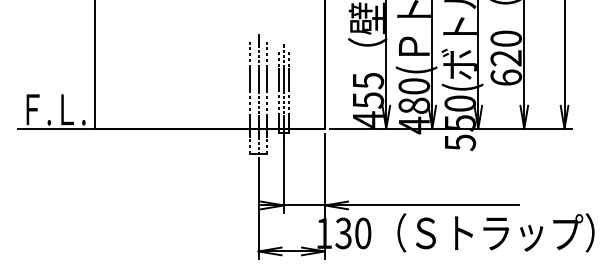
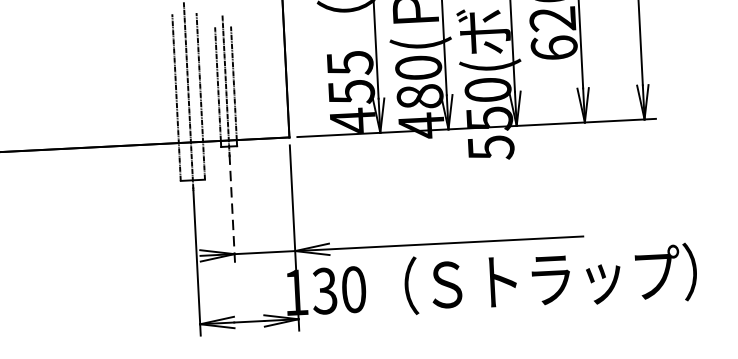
line: (284, 176) -> (232, 211), solid -> dashed

